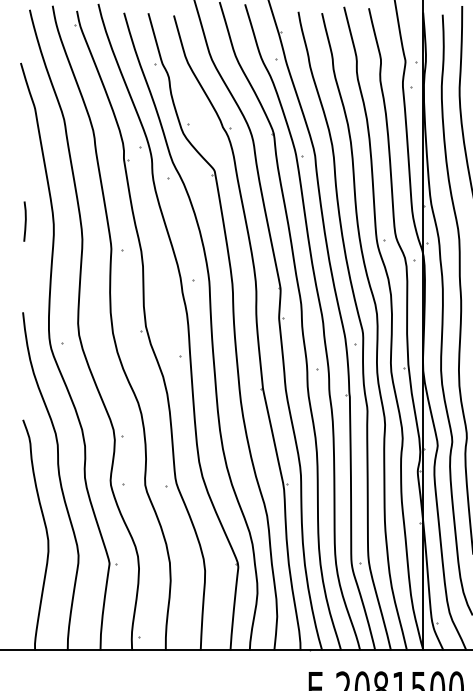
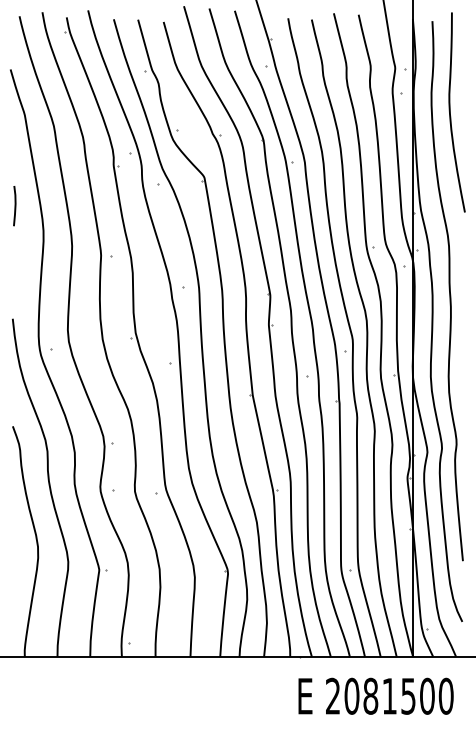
line: (24, 222) -> (14, 206), moved

